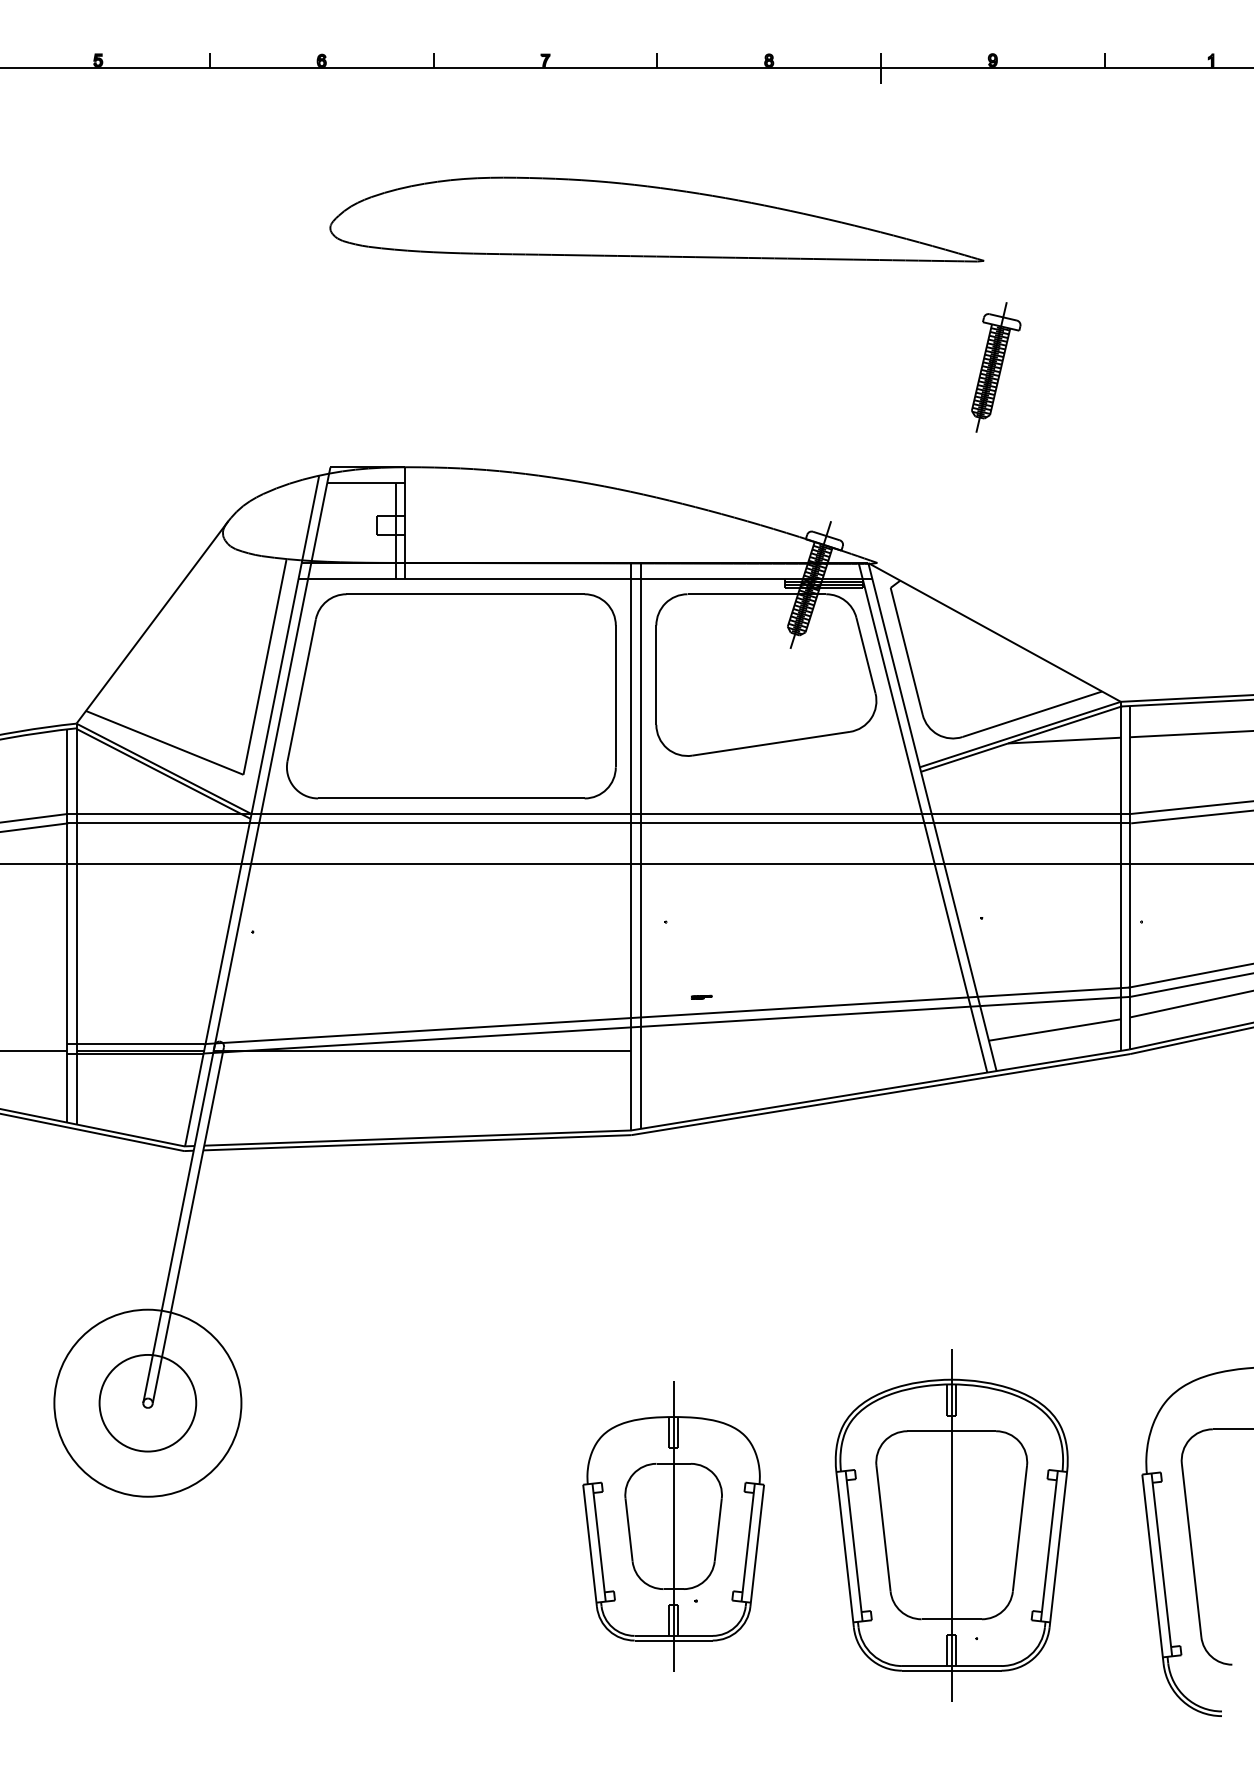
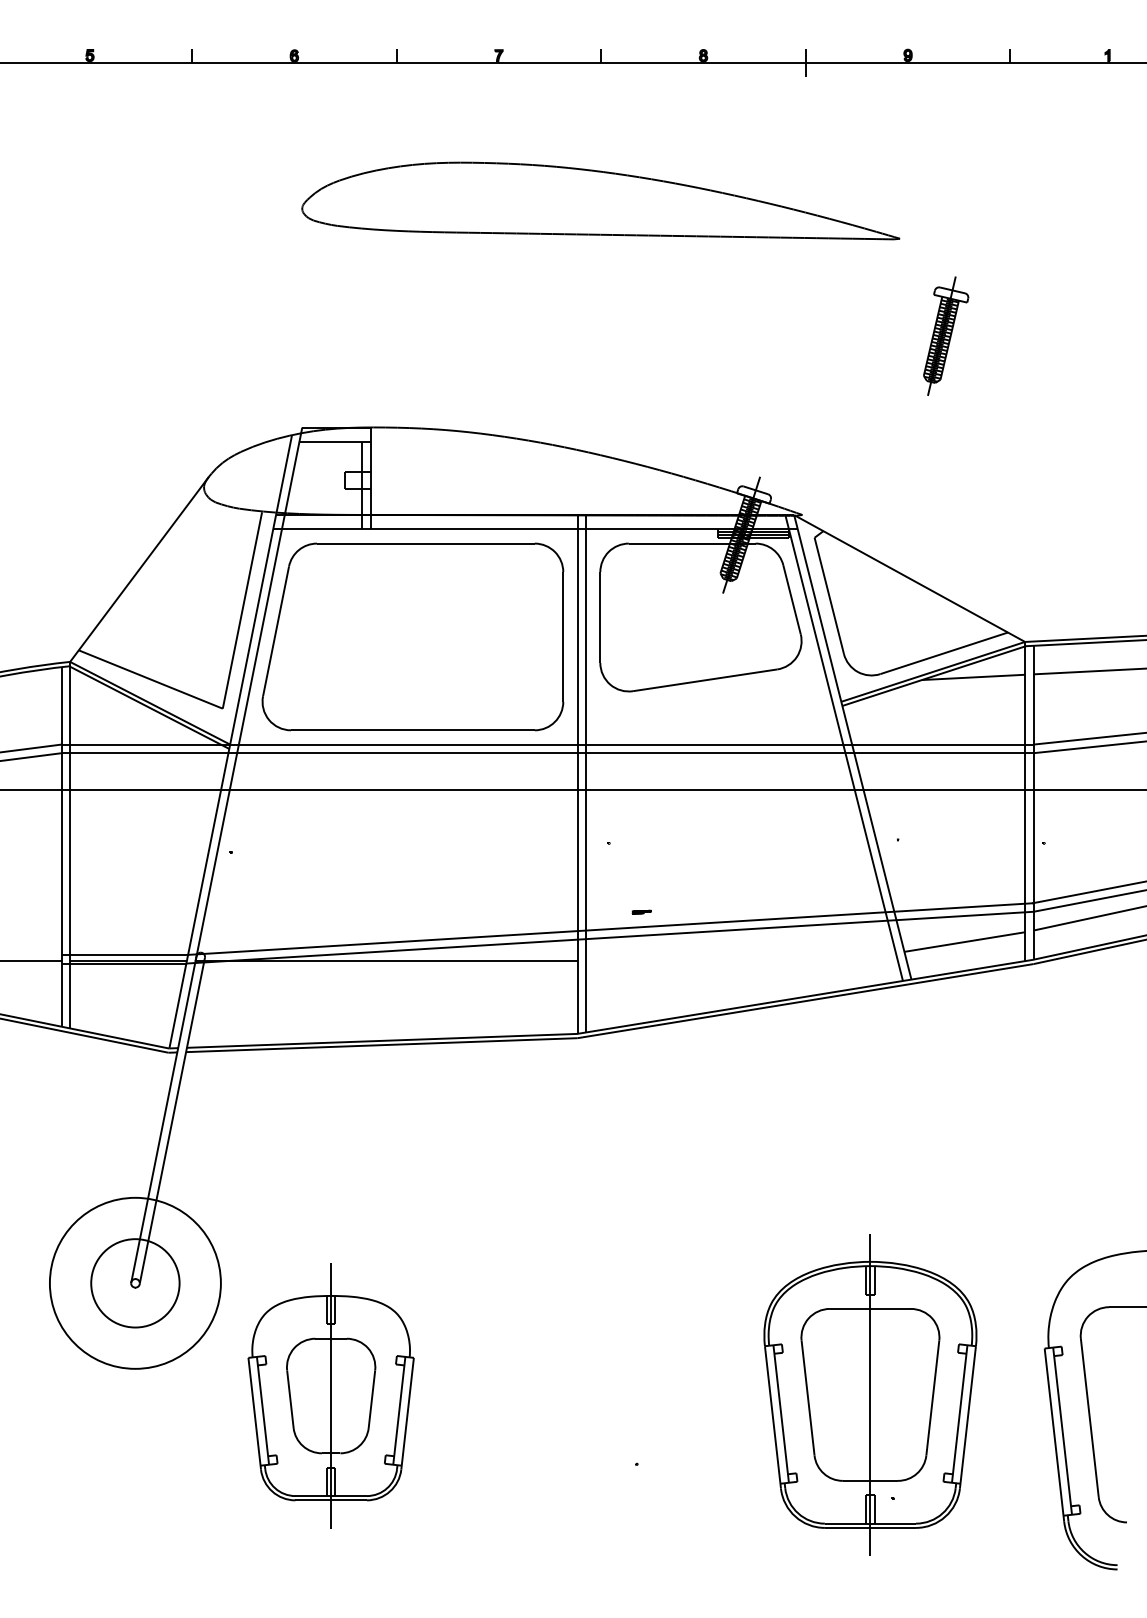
part: (996, 366) -> (946, 335), moved
part: (672, 1525) -> (330, 1395), moved

